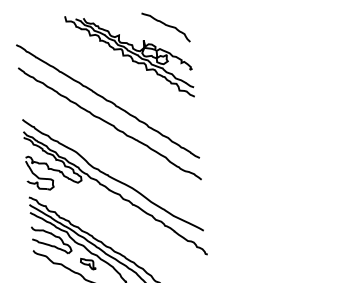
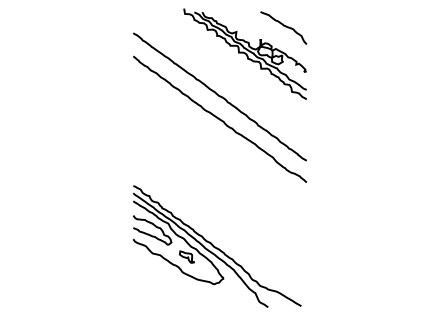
part: (114, 186) -> (219, 182), removed

